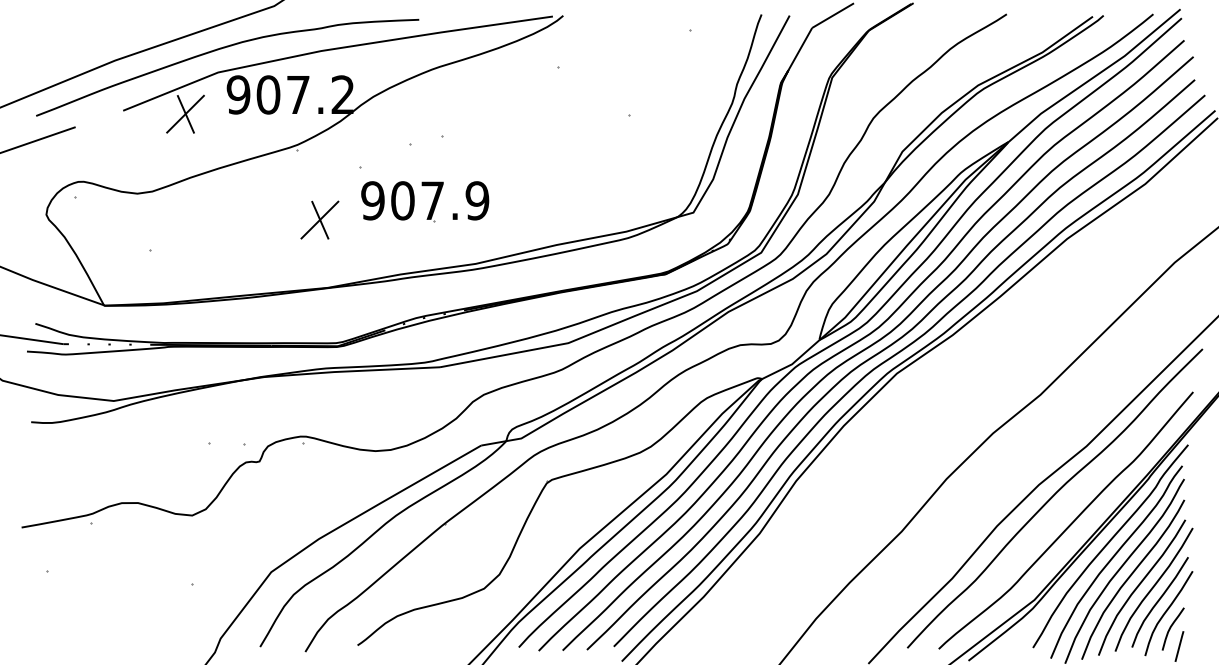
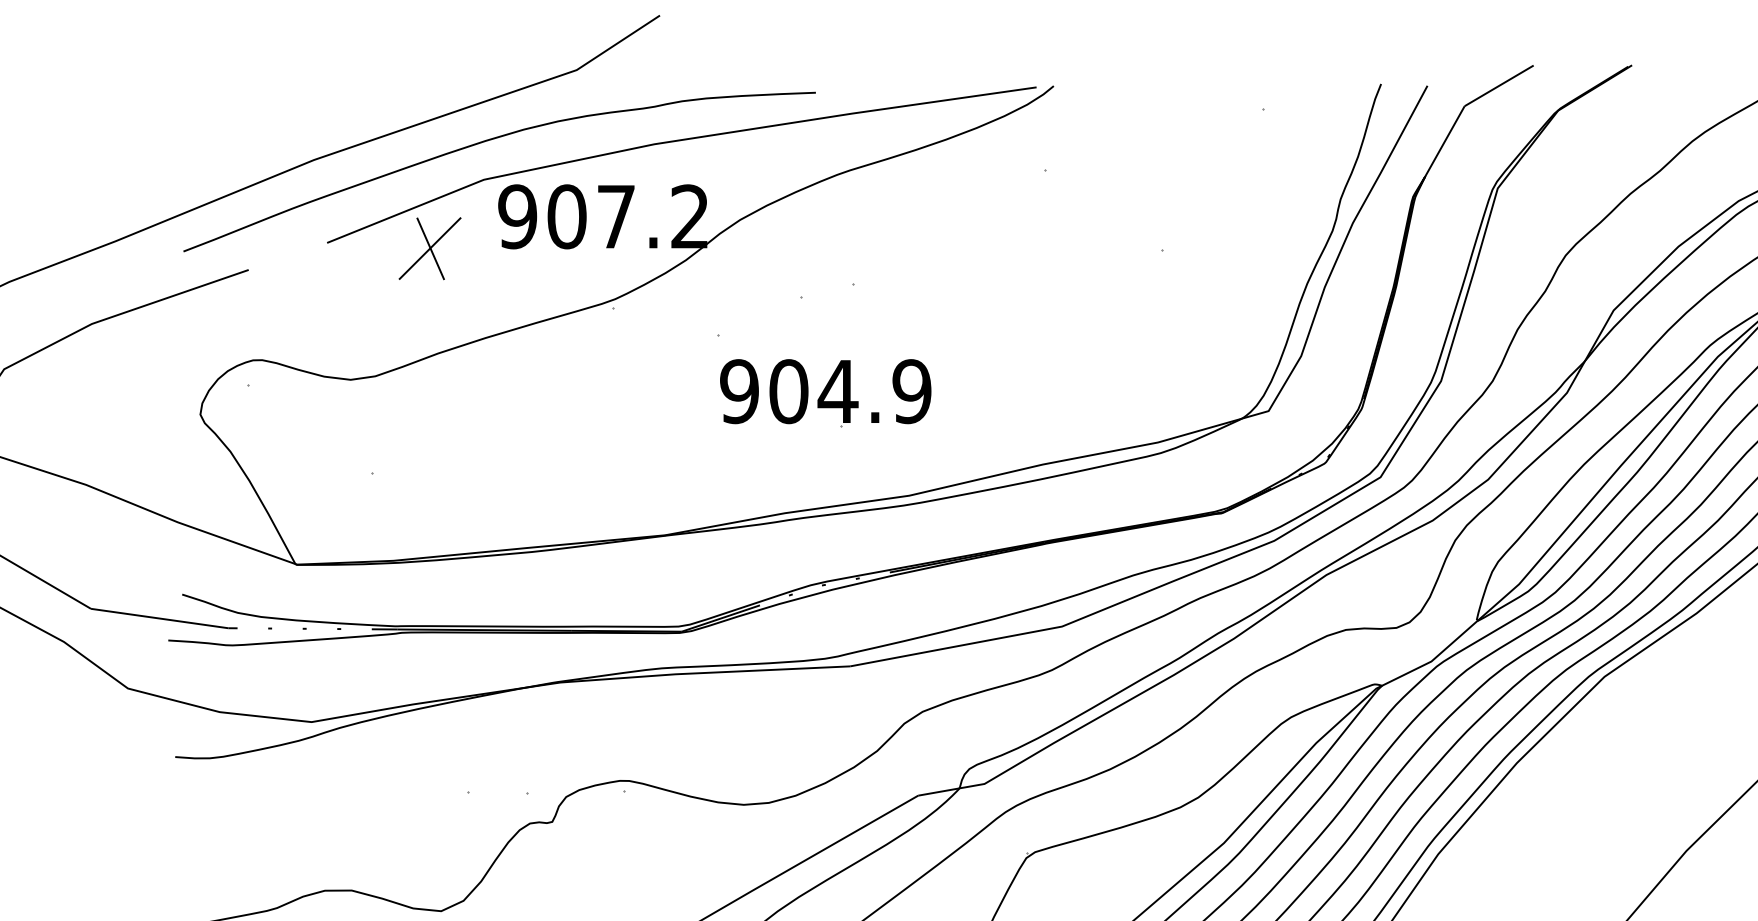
text: (432, 200) -> (837, 391), 907.9 -> 904.9
part: (319, 219) -> (651, 422), removed

